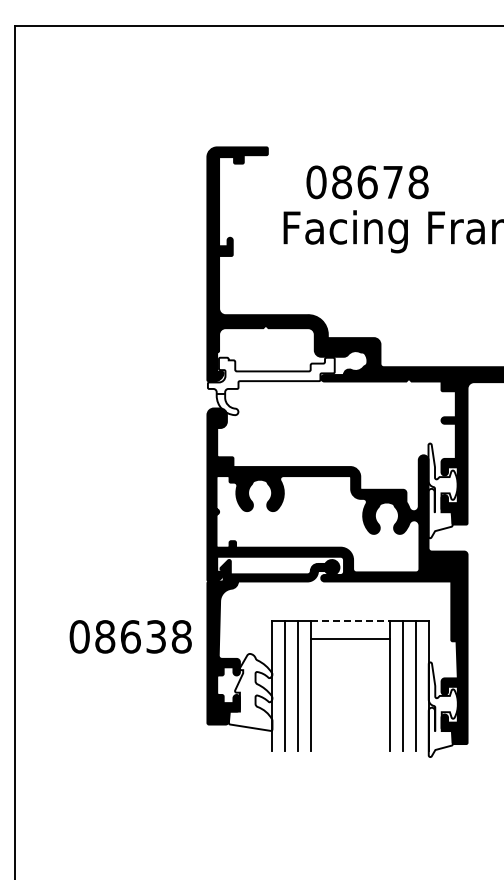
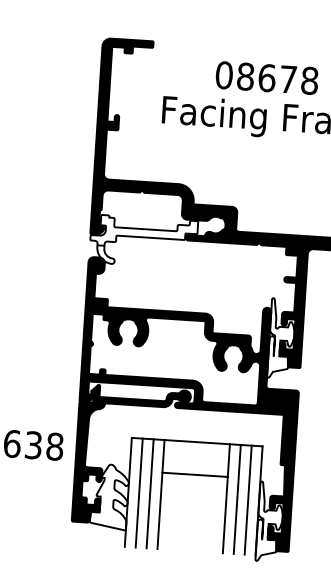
text: (367, 182) -> (267, 78), moved
line: (350, 620) -> (197, 442), dashed -> solid
line: (350, 638) -> (195, 474), moved

